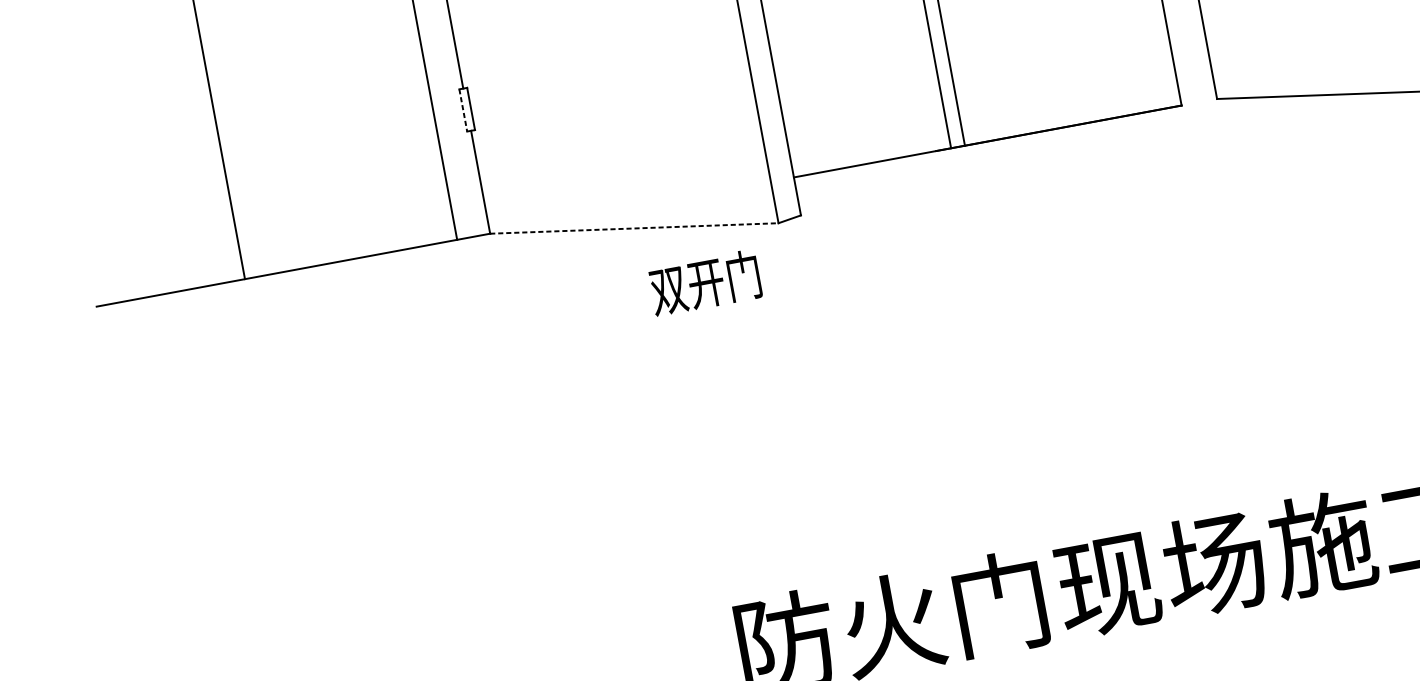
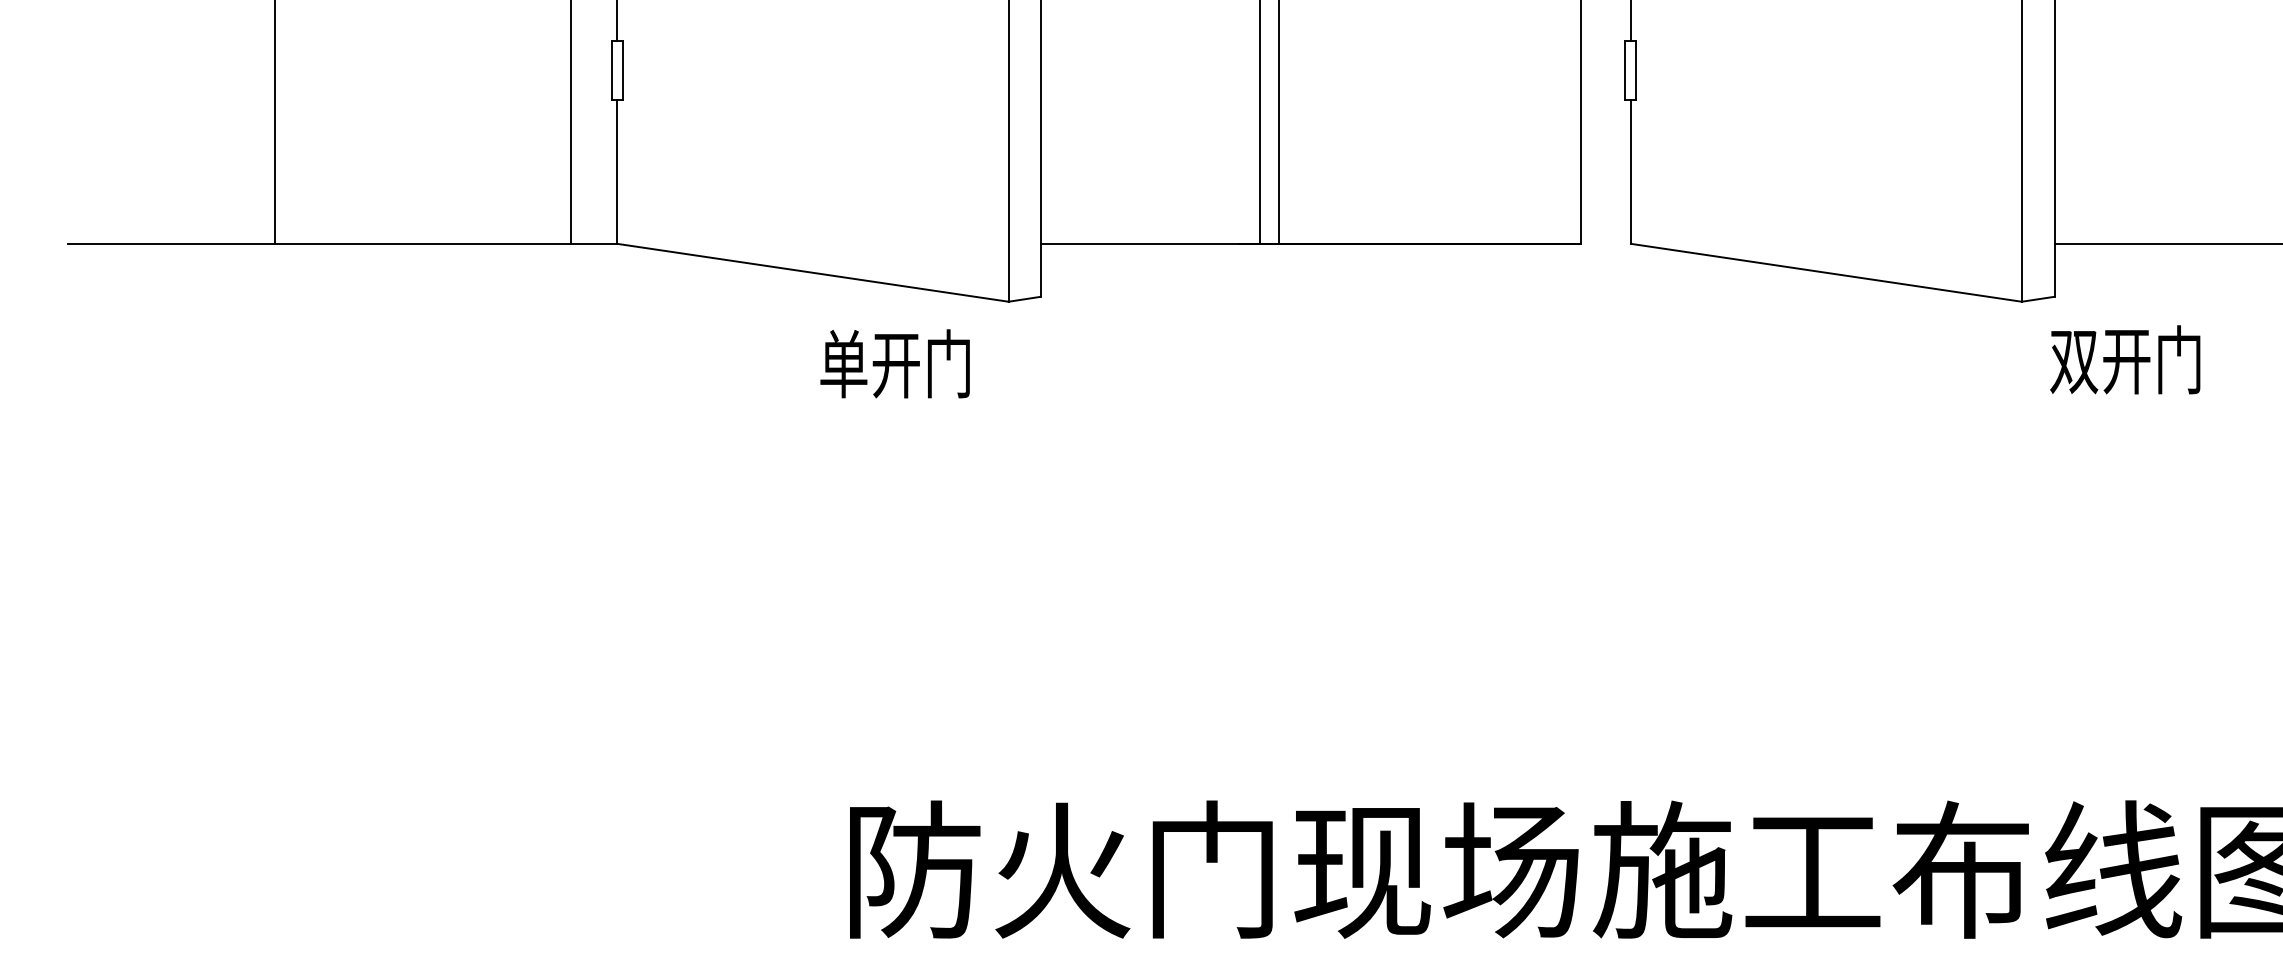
line: (463, 110) -> (611, 71), dashed -> solid
line: (634, 228) -> (812, 272), dashed -> solid
text: (668, 289) -> (843, 363), 双开门 -> 单开门

